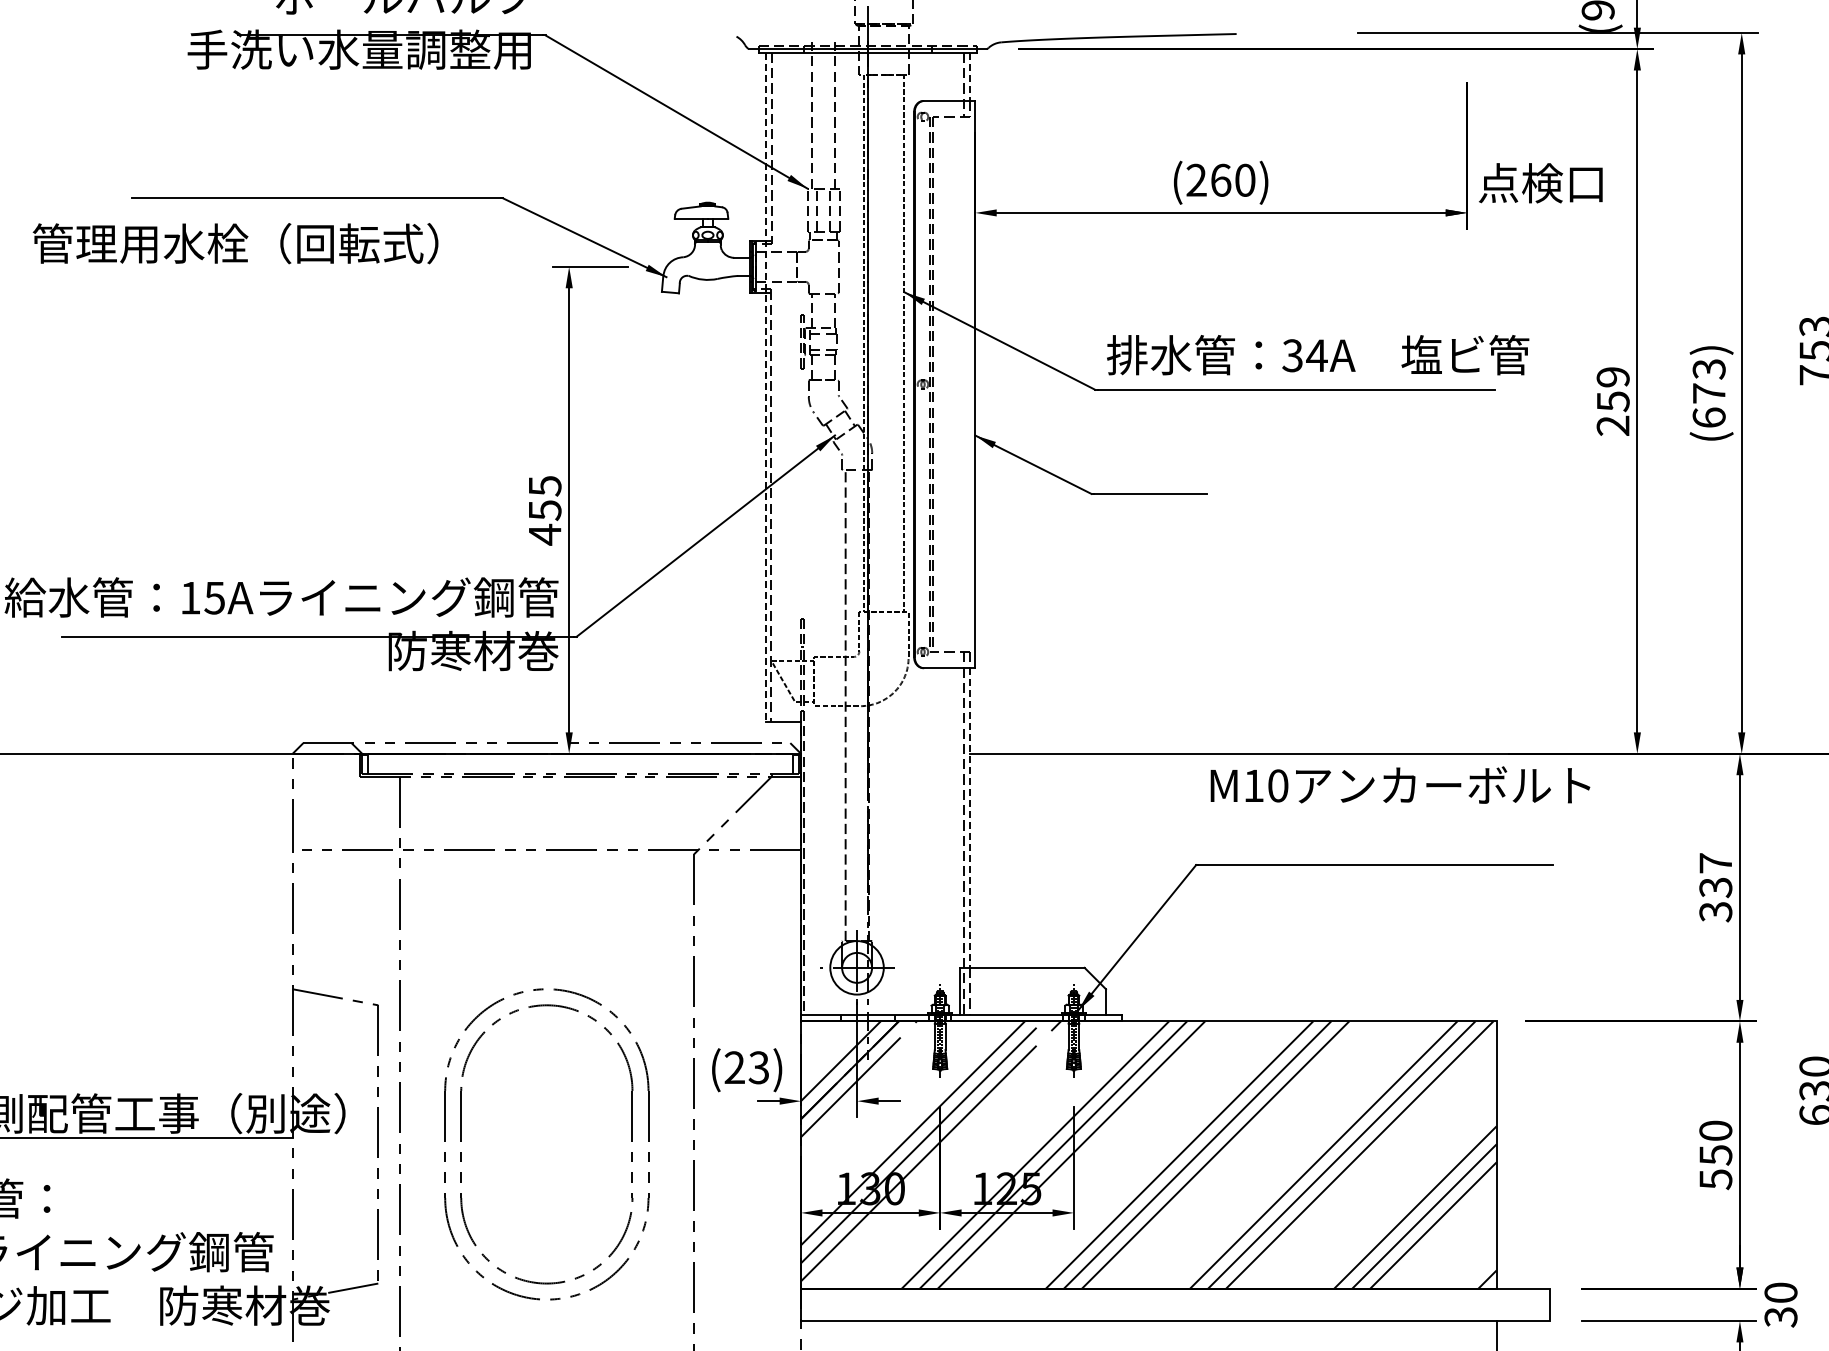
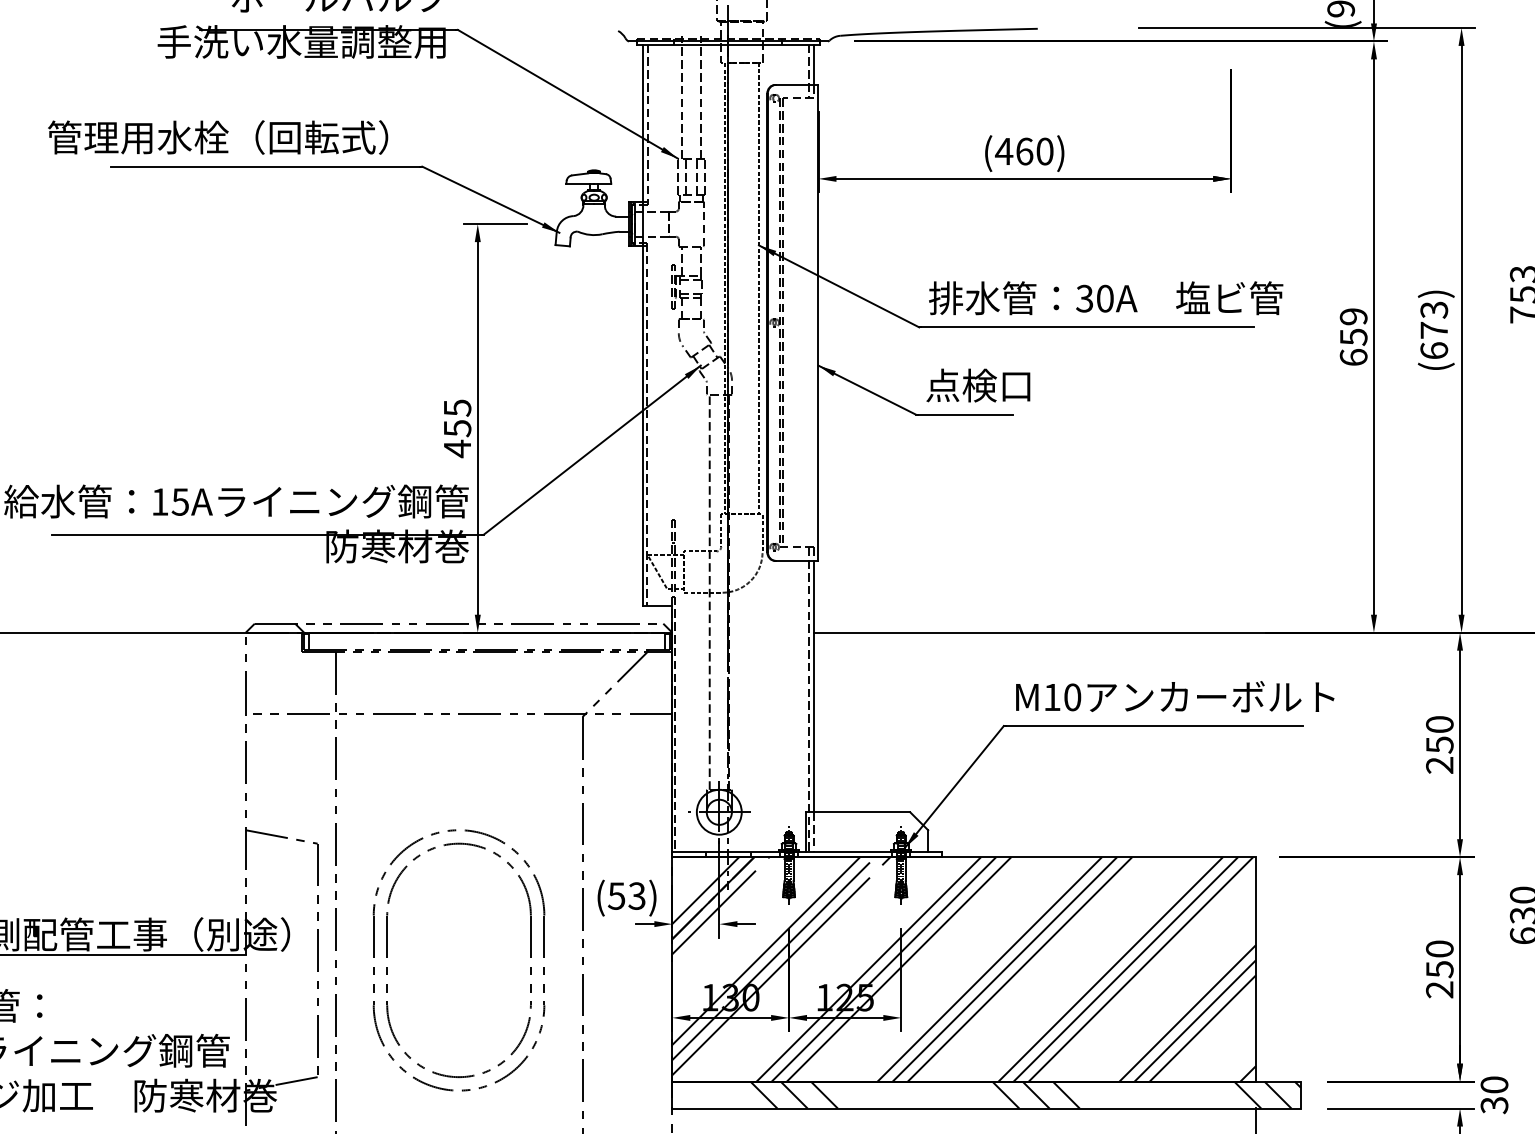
line: (969, 77) -> (813, 65), dashed -> solid
text: (1196, 179) -> (1004, 150), (260) -> (460)
text: (1540, 183) -> (978, 385), moved
text: (235, 243) -> (217, 137), moved
text: (1316, 355) -> (1104, 298), 34A -> 30A
line: (765, 387) -> (642, 325), dashed -> solid
text: (1612, 425) -> (1353, 357), 259 -> 659
text: (1400, 784) -> (1175, 696), moved
line: (969, 818) -> (813, 686), dashed -> solid
text: (1715, 887) -> (1439, 744), 337 -> 250
text: (734, 1067) -> (616, 895), (23) -> (53)
text: (1715, 1179) -> (1439, 989), 550 -> 250
hatch: (1222, 1304) -> (1025, 1094), added

